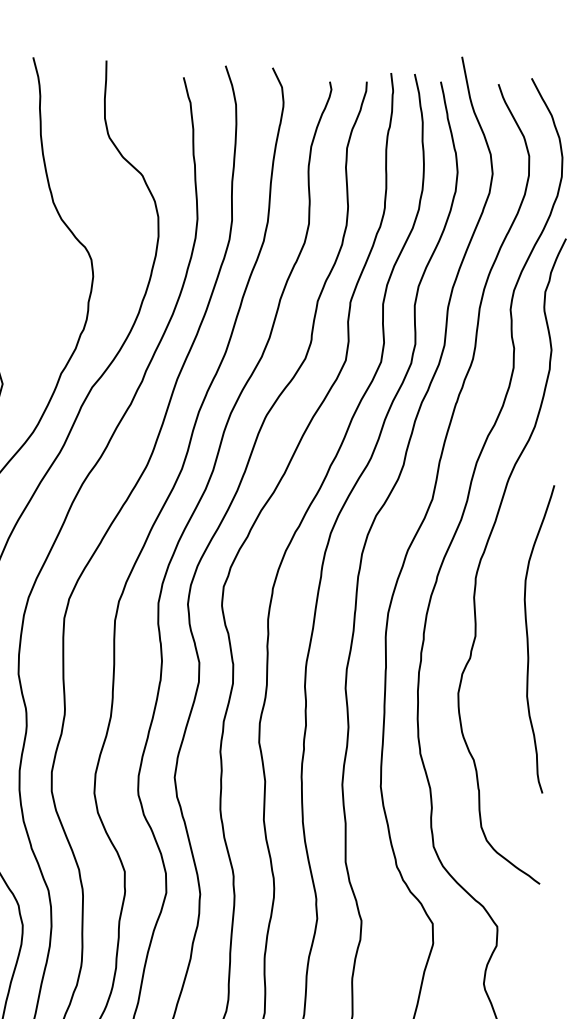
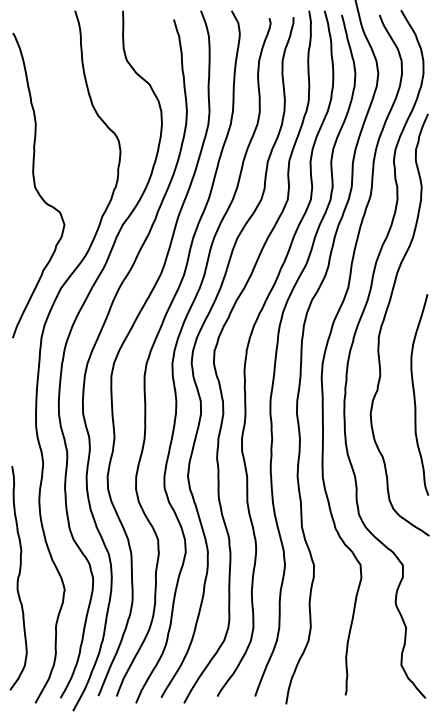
curve: (529, 637) -> (415, 394), moved

